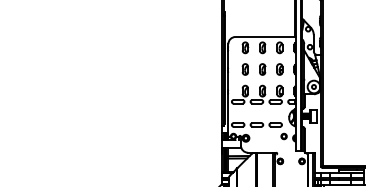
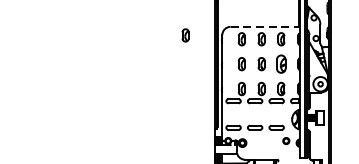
line: (266, 36) -> (266, 26), solid -> dashed
part: (195, 44) -> (184, 35), added
part: (279, 69) -> (281, 64), size x1.4

